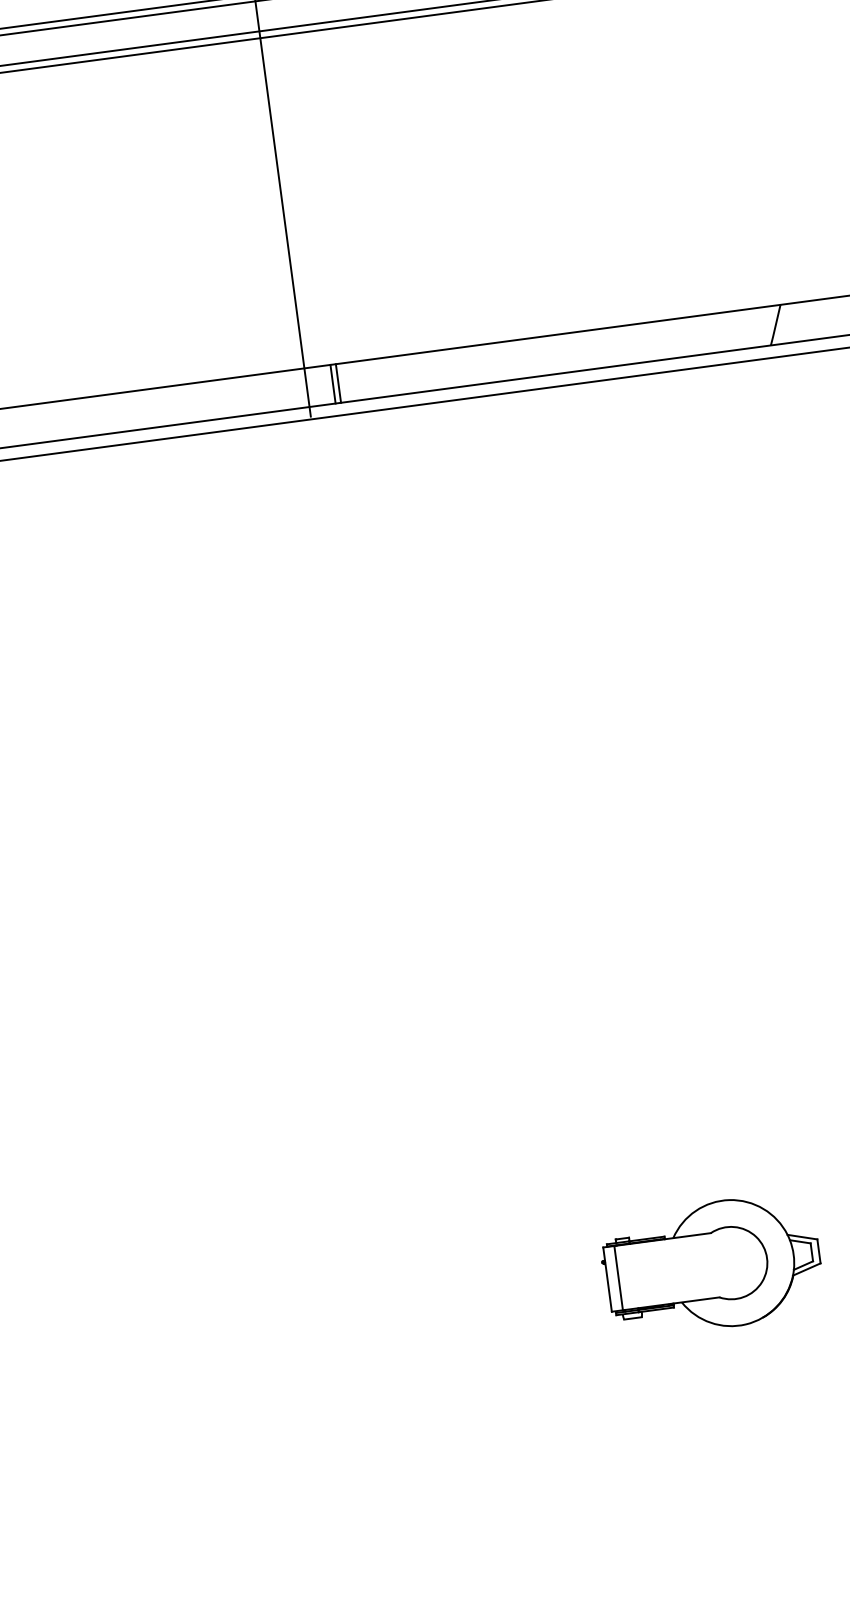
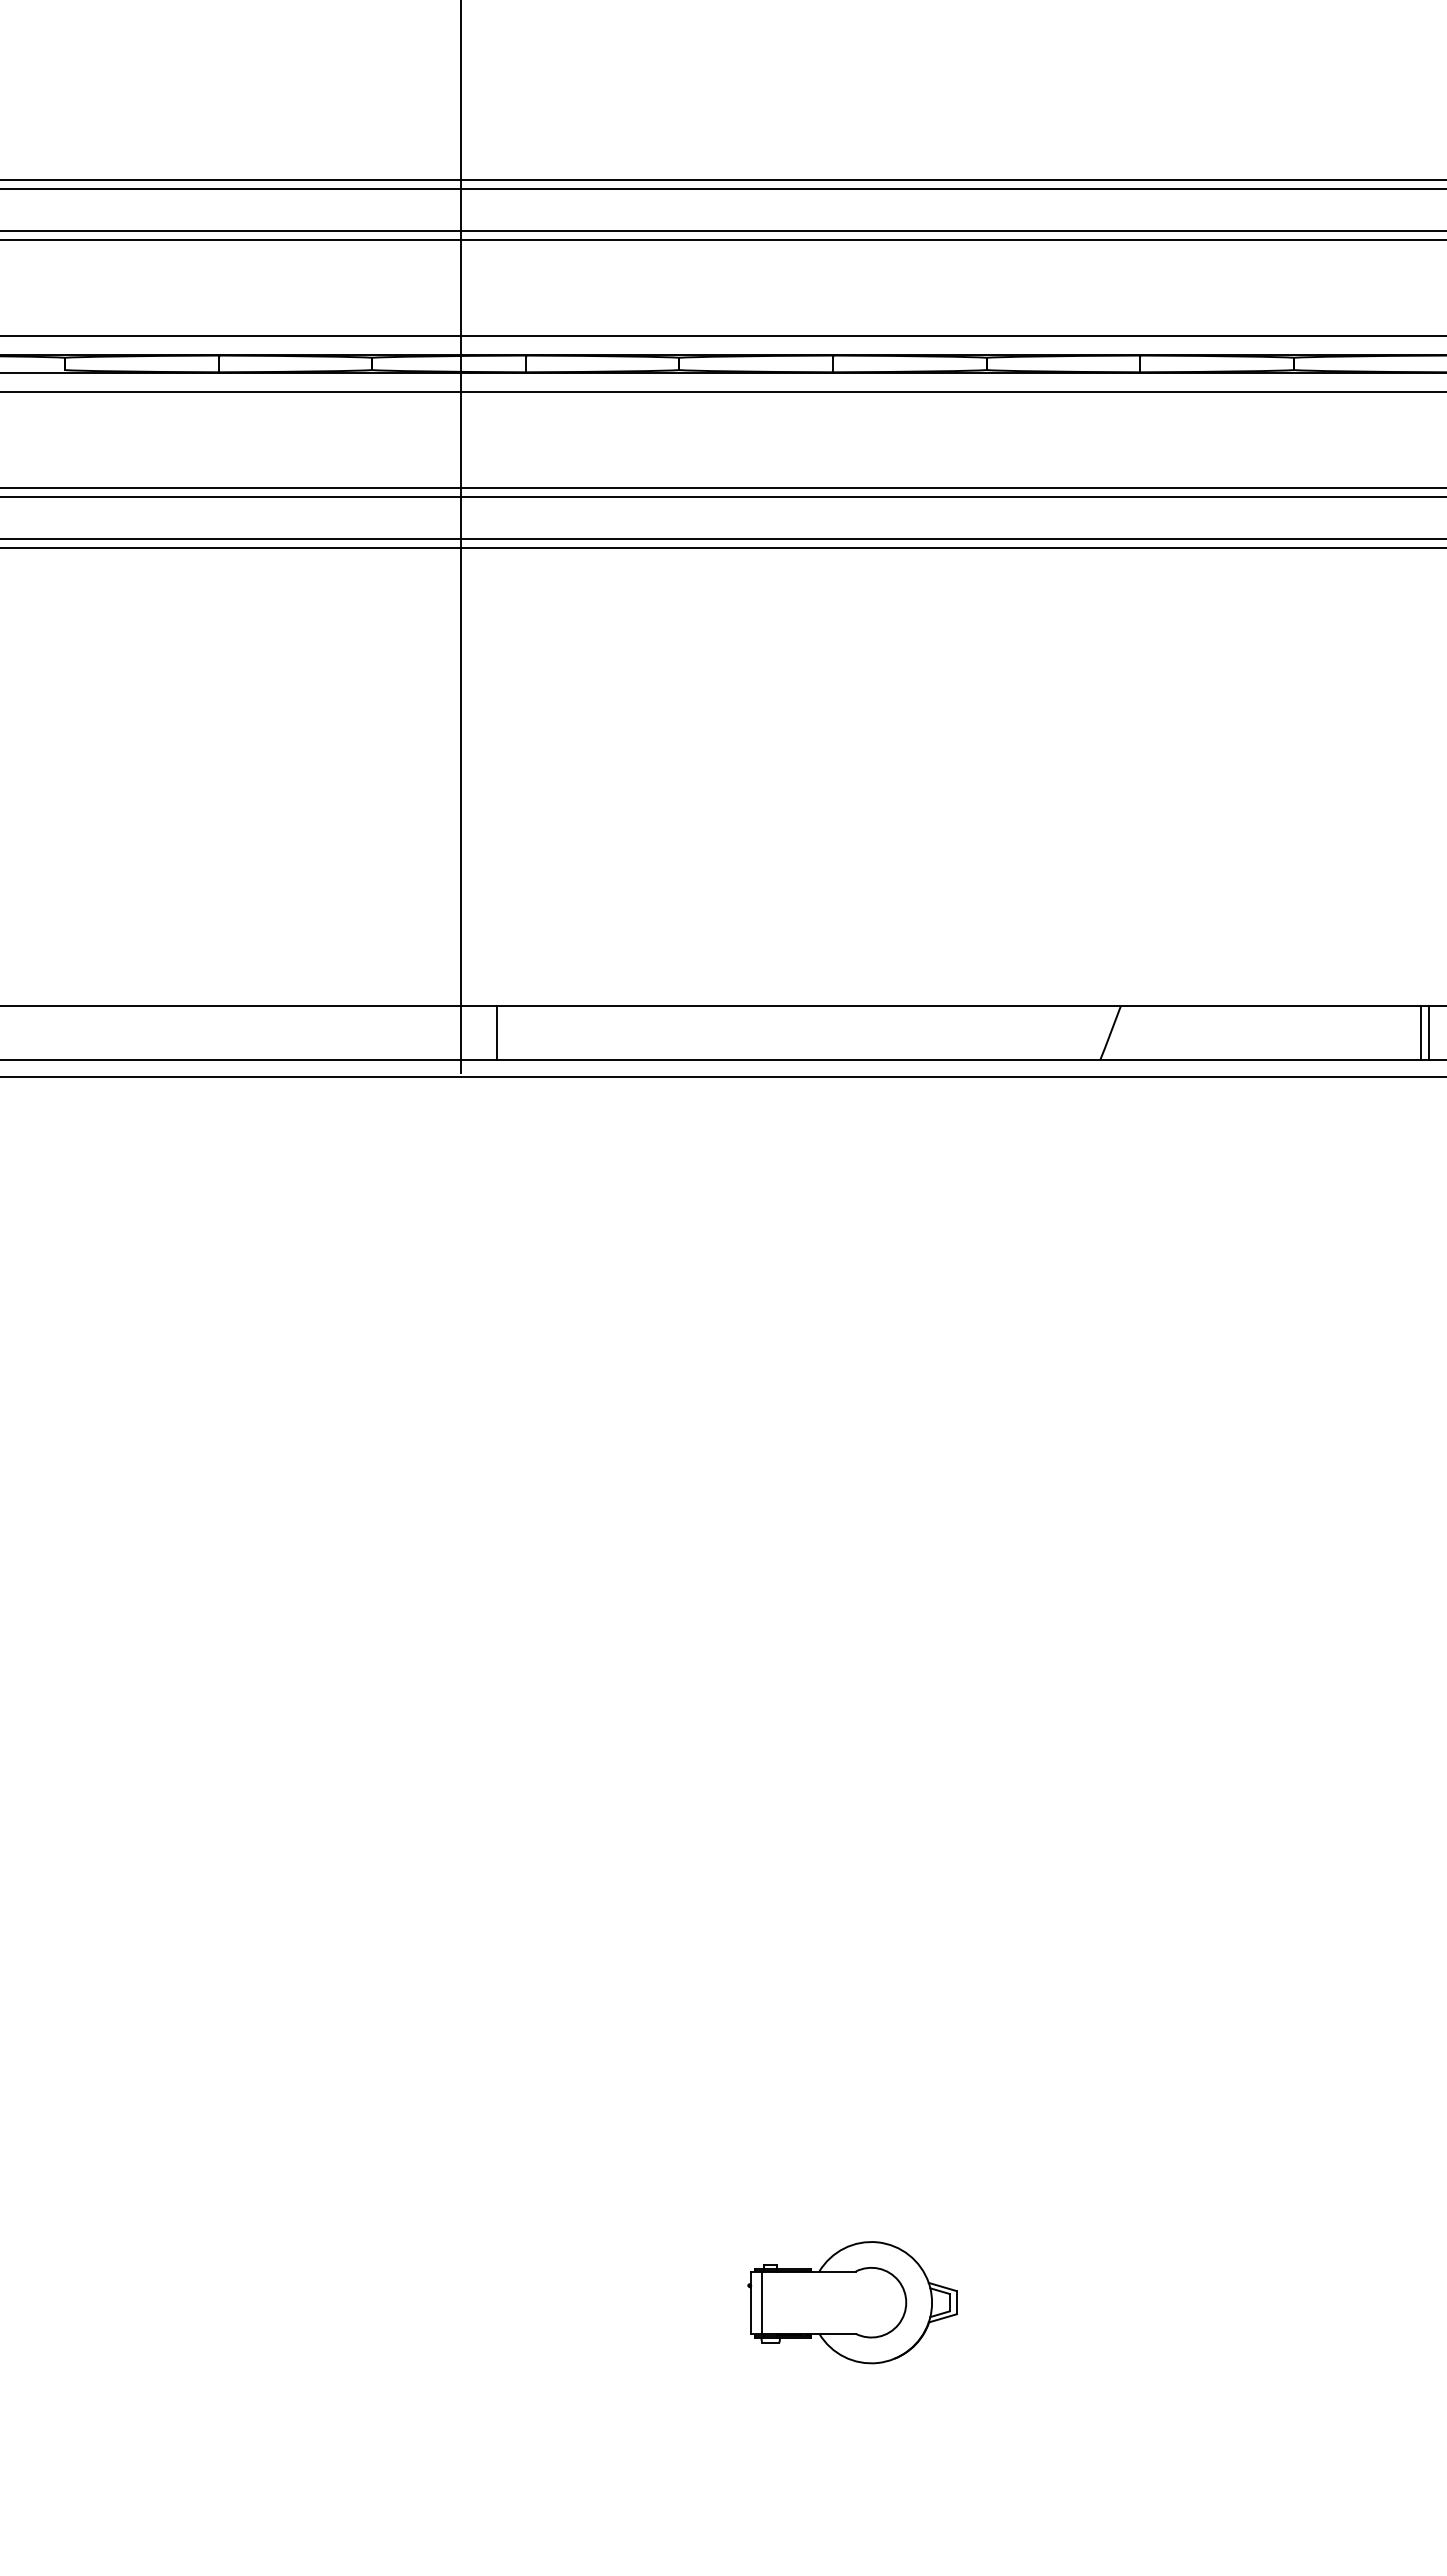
line: (338, 383) -> (504, 1032), removed
part: (711, 1265) -> (852, 2302), size x0.7

